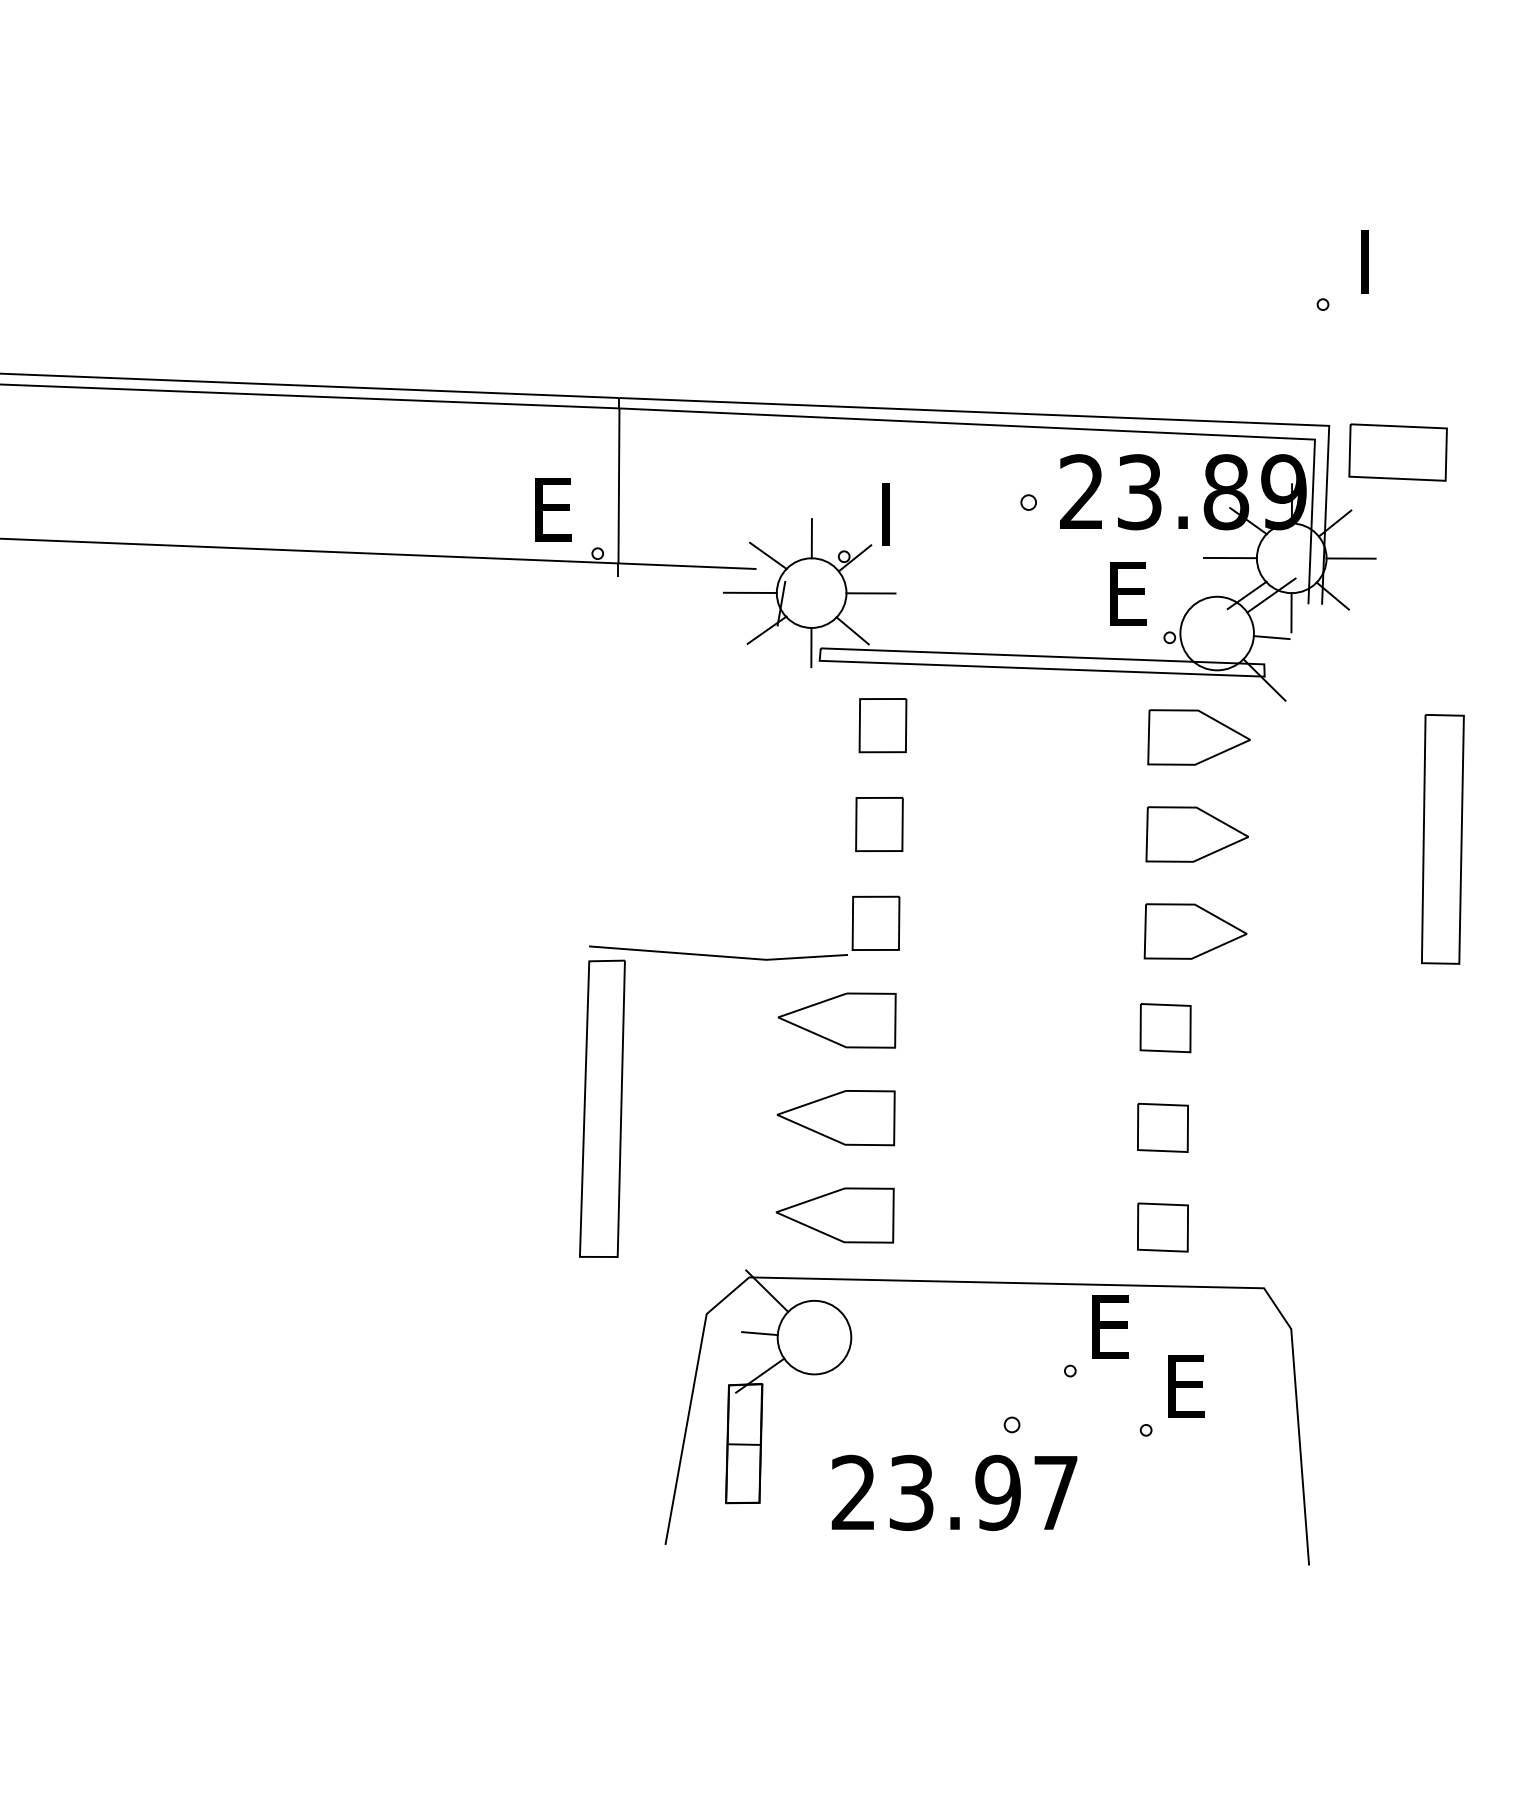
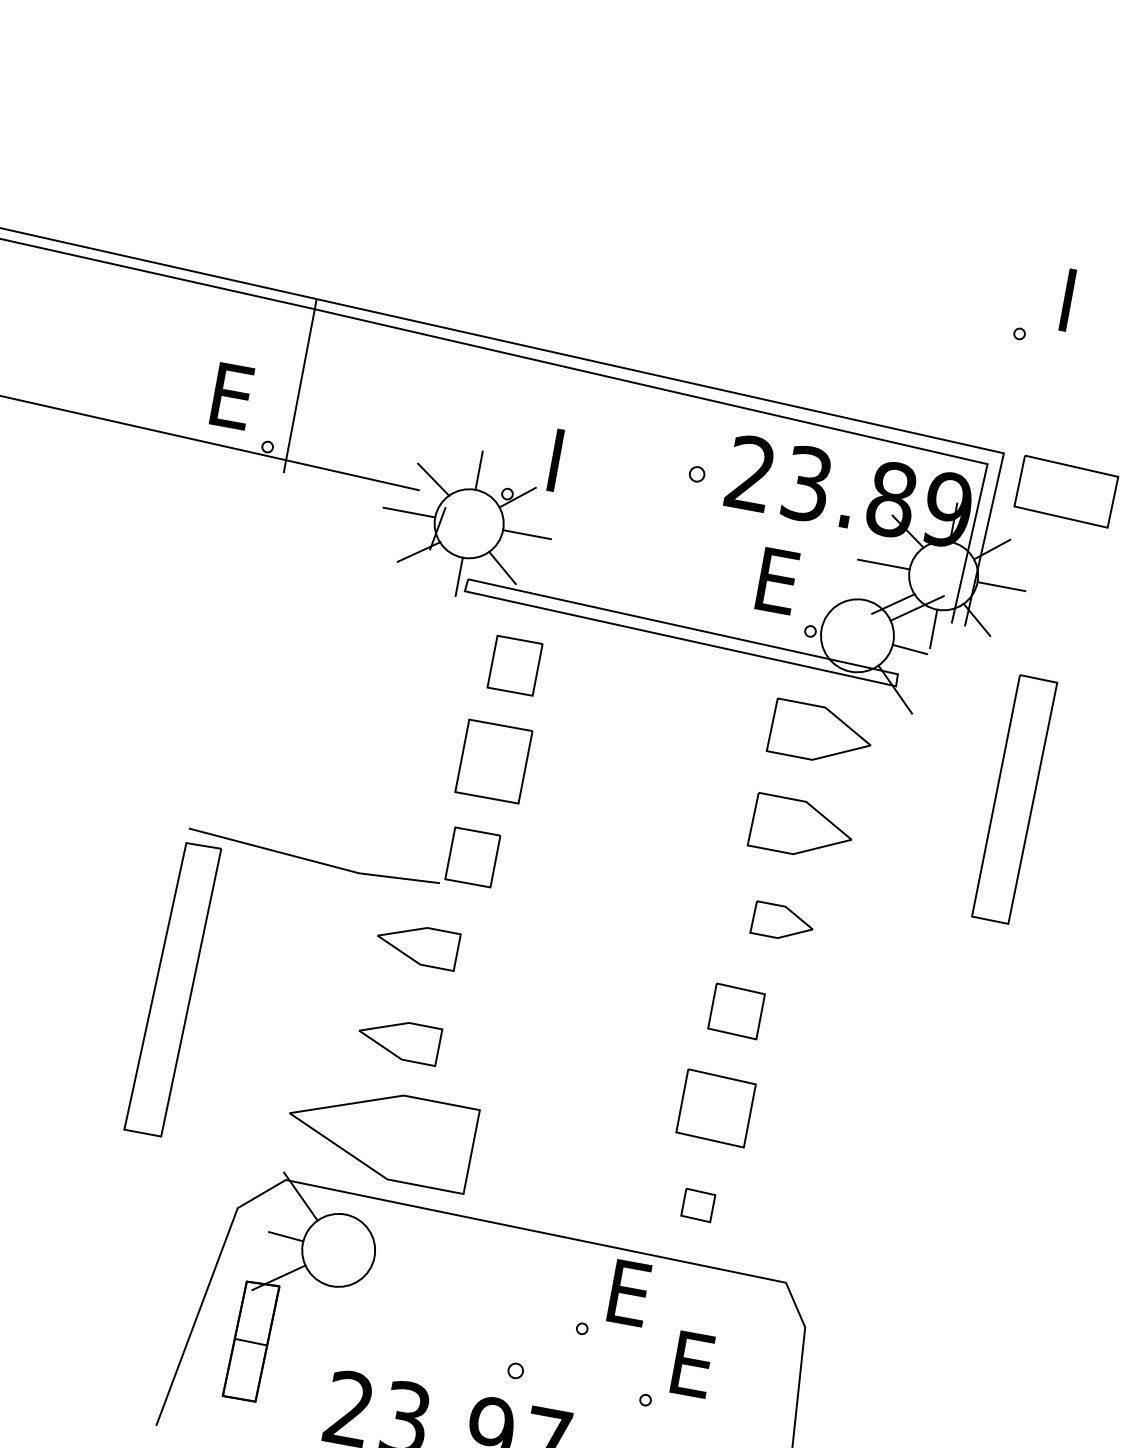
part: (879, 824) -> (493, 761), size x1.4
part: (1442, 839) -> (1014, 799), moved
part: (1195, 931) -> (782, 922), size x0.6
part: (836, 1020) -> (416, 945), size x0.7
part: (835, 1118) -> (398, 1040), size x0.7
part: (1162, 1127) -> (715, 1107), size x1.4
part: (834, 1215) -> (380, 1134), size x1.6
part: (1162, 1227) -> (697, 1205), size x0.6

